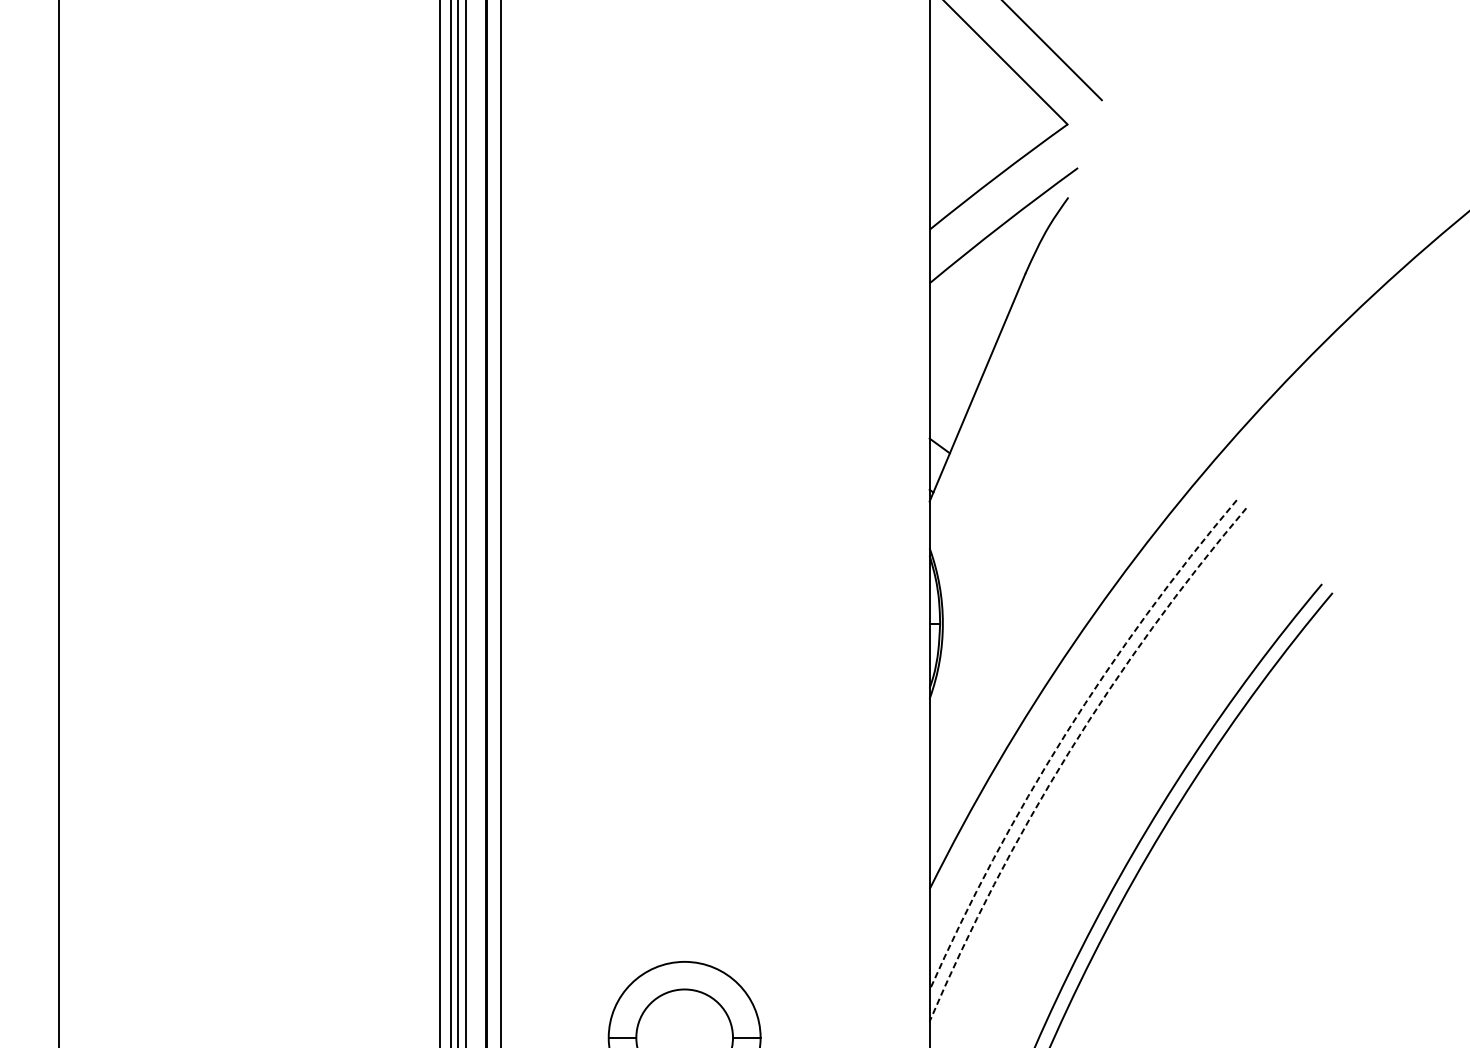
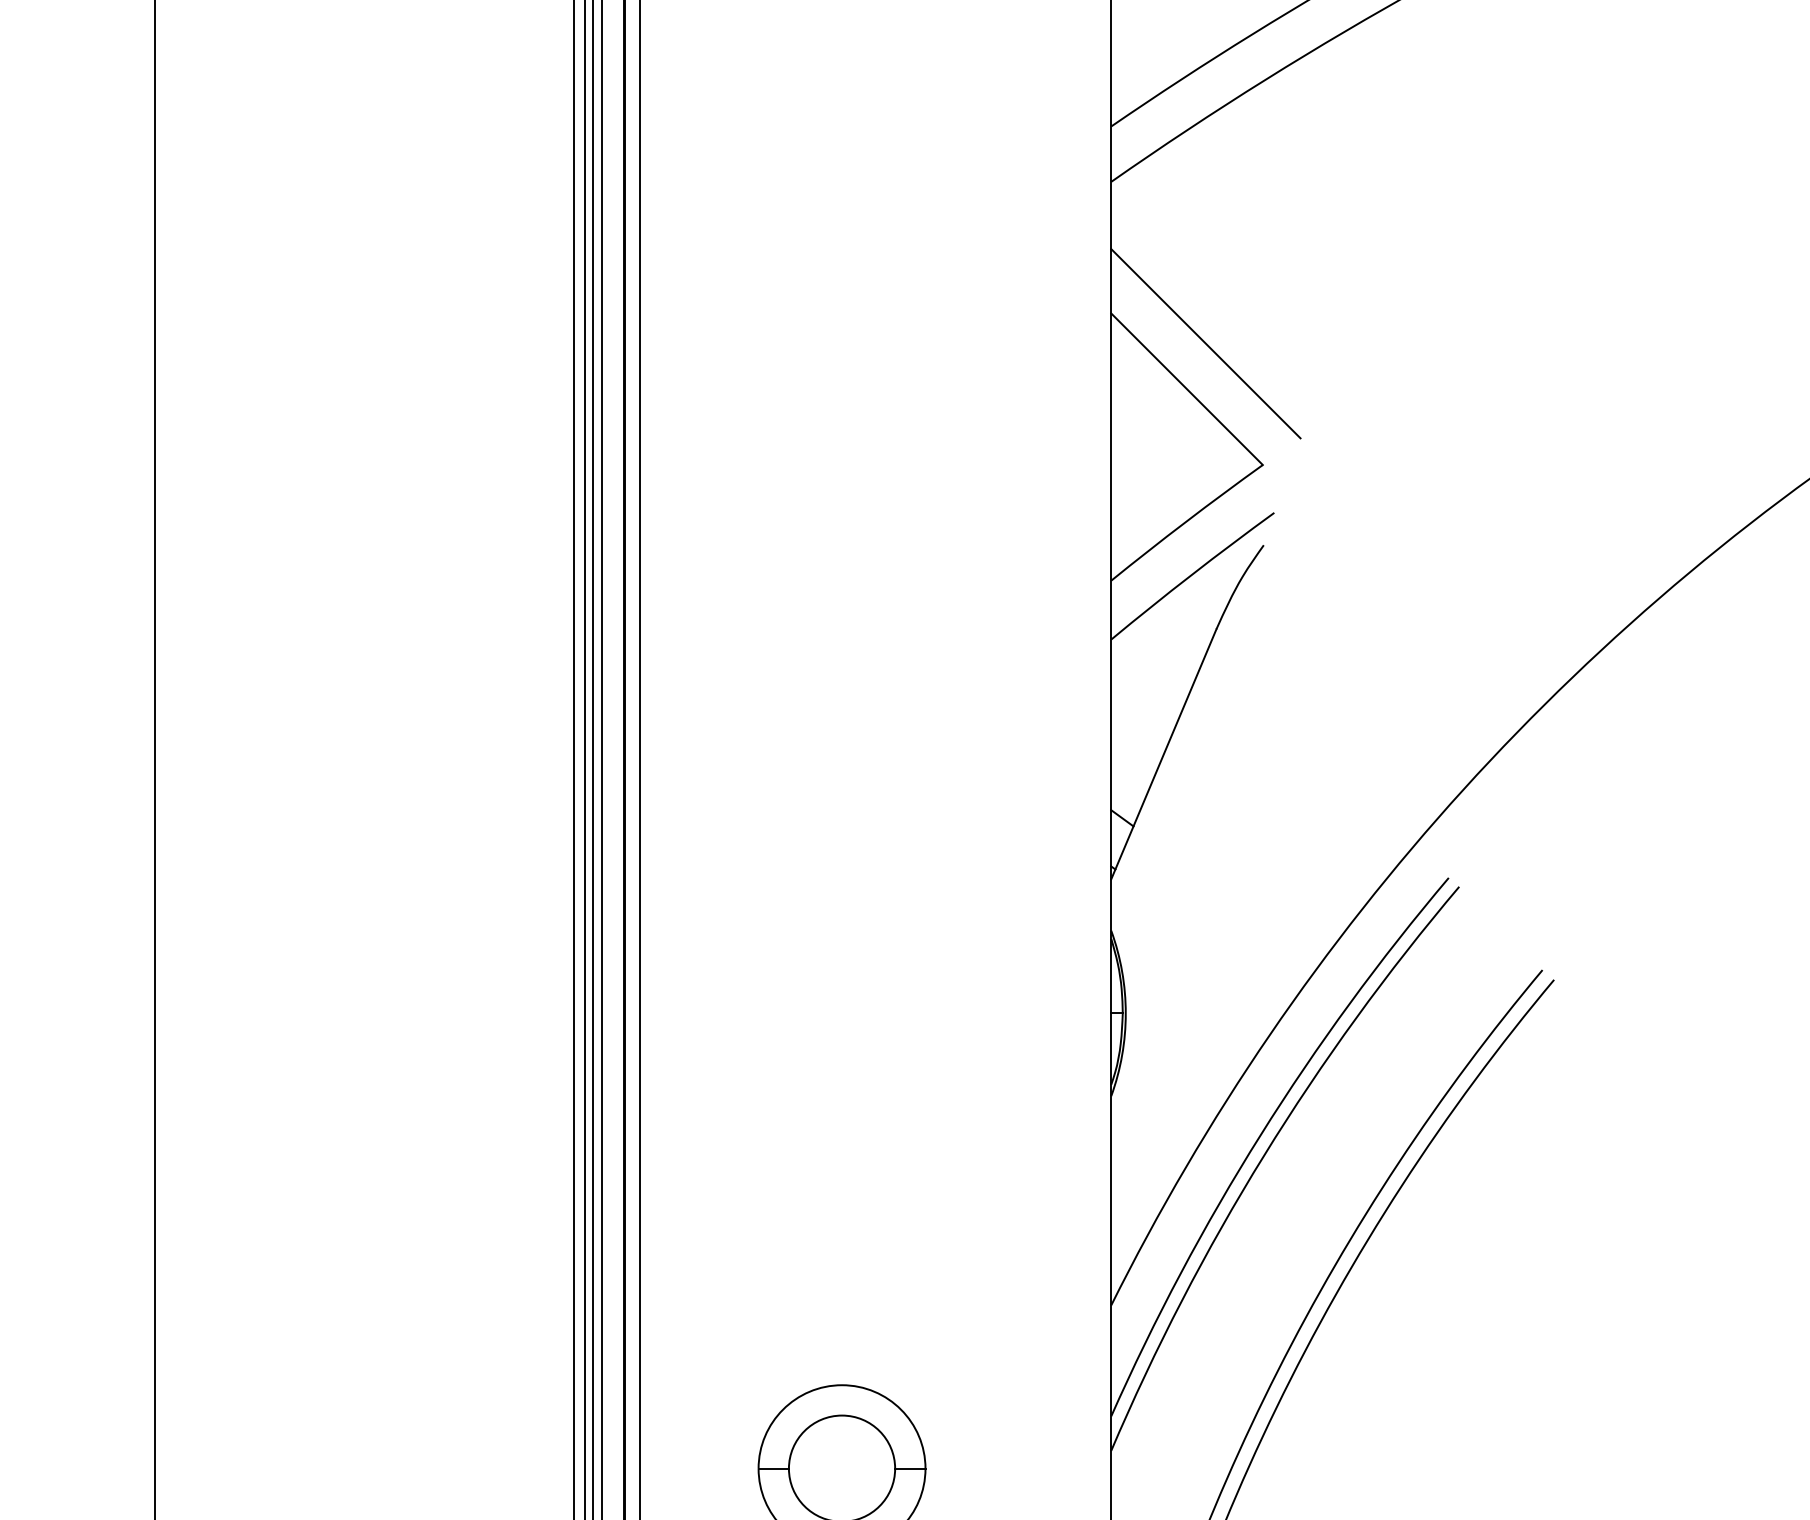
arc: (1065, 734) -> (1260, 1135), dashed -> solid
arc: (1069, 752) -> (1264, 1155), dashed -> solid

